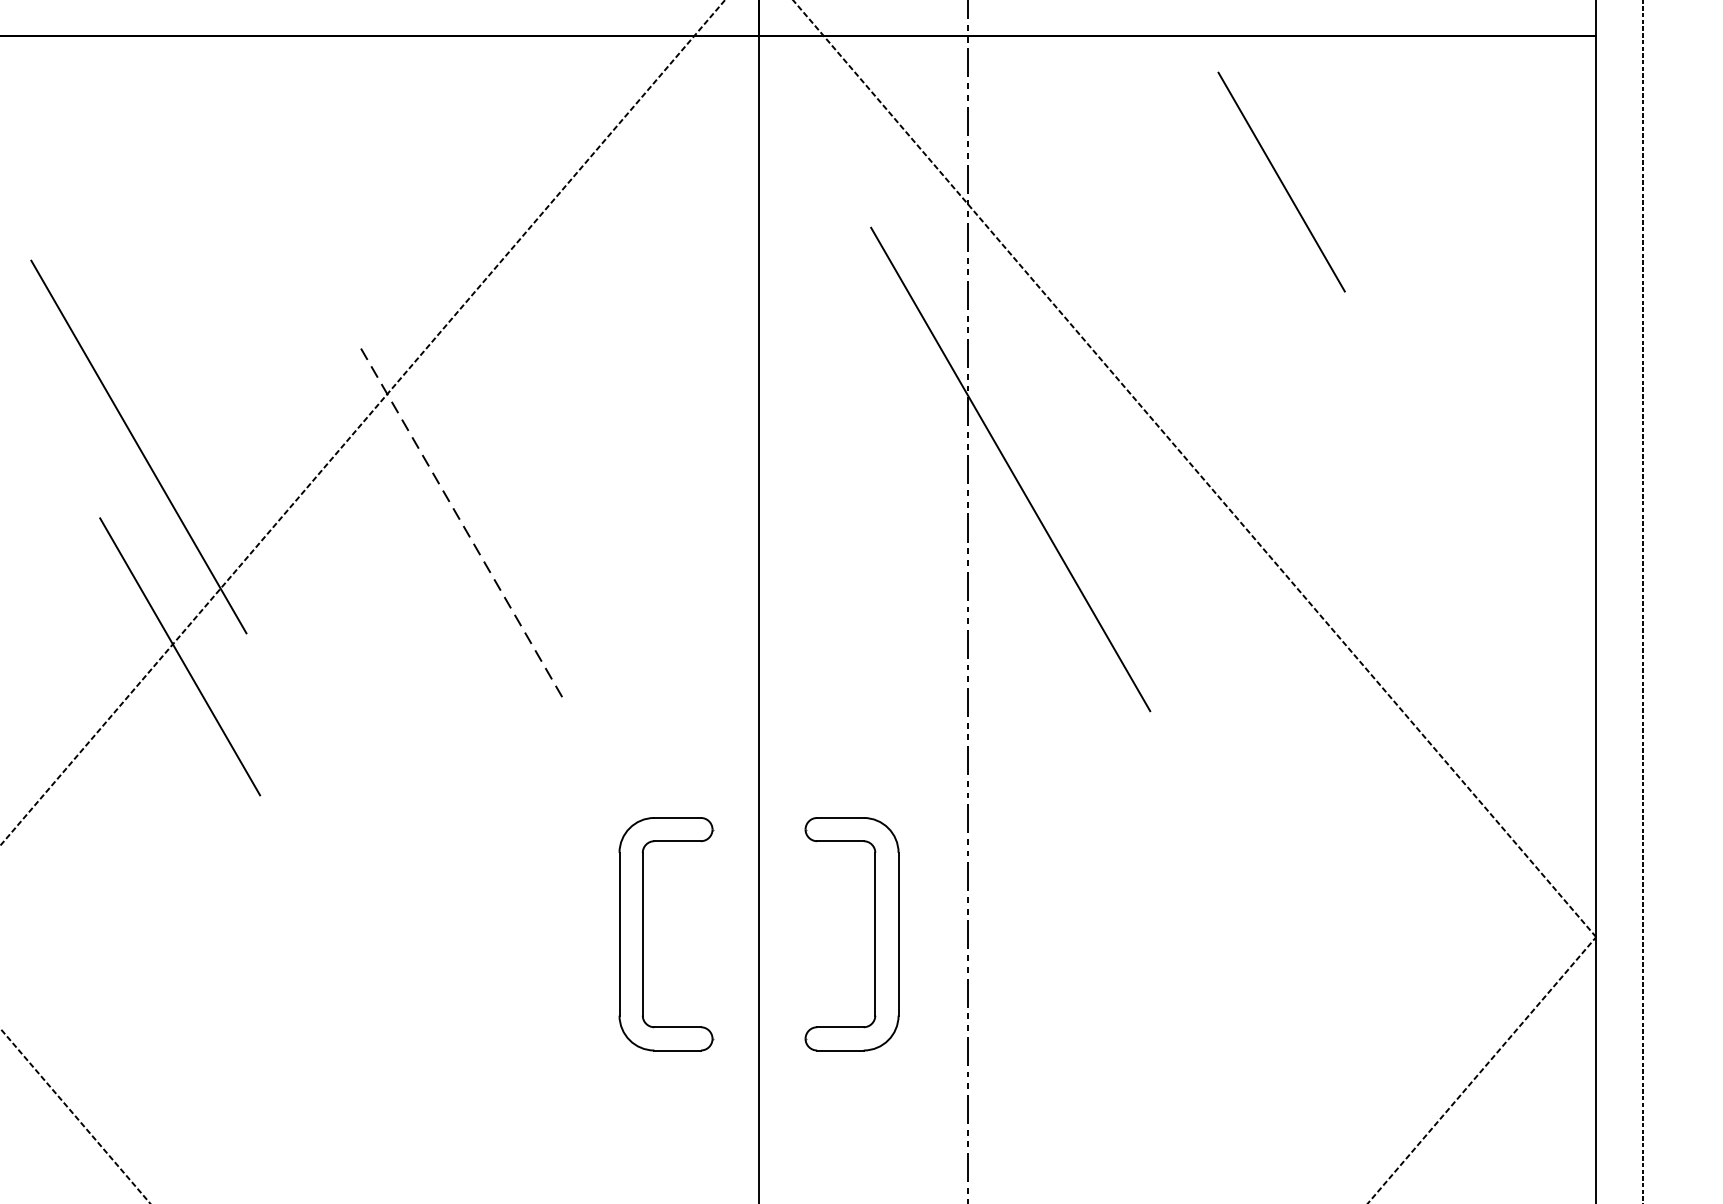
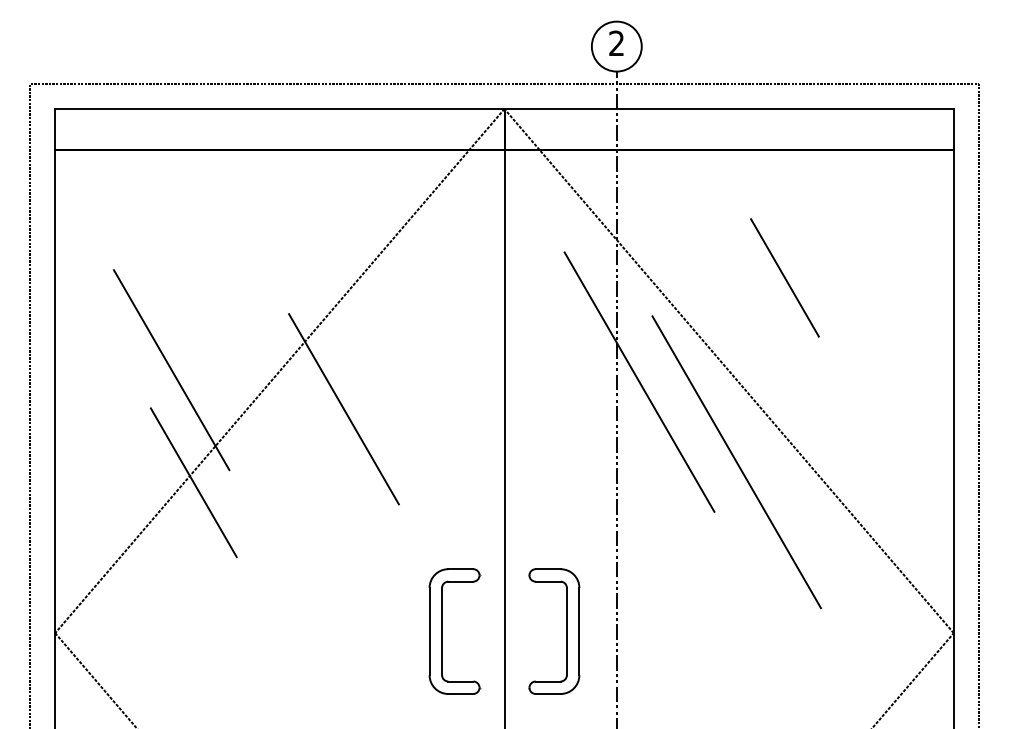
line: (1280, 181) -> (784, 277), moved
line: (459, 520) -> (343, 409), dashed -> solid
line: (1191, 619) -> (736, 462), added

